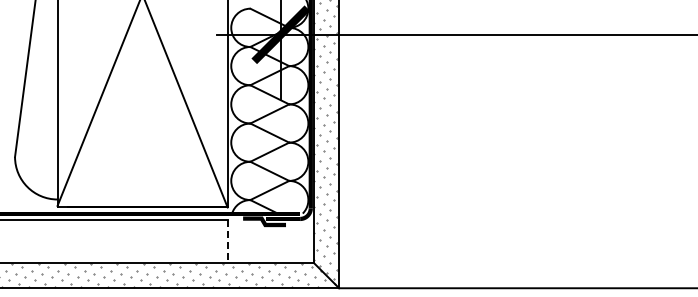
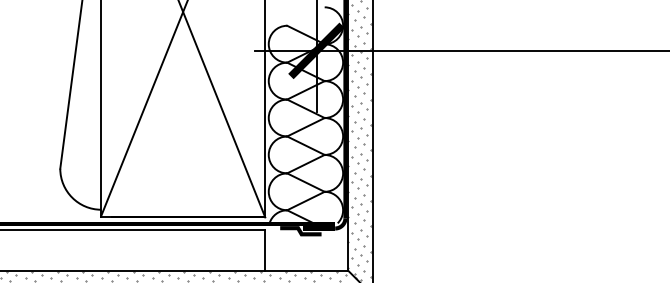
line: (227, 241) -> (265, 250), dashed -> solid

